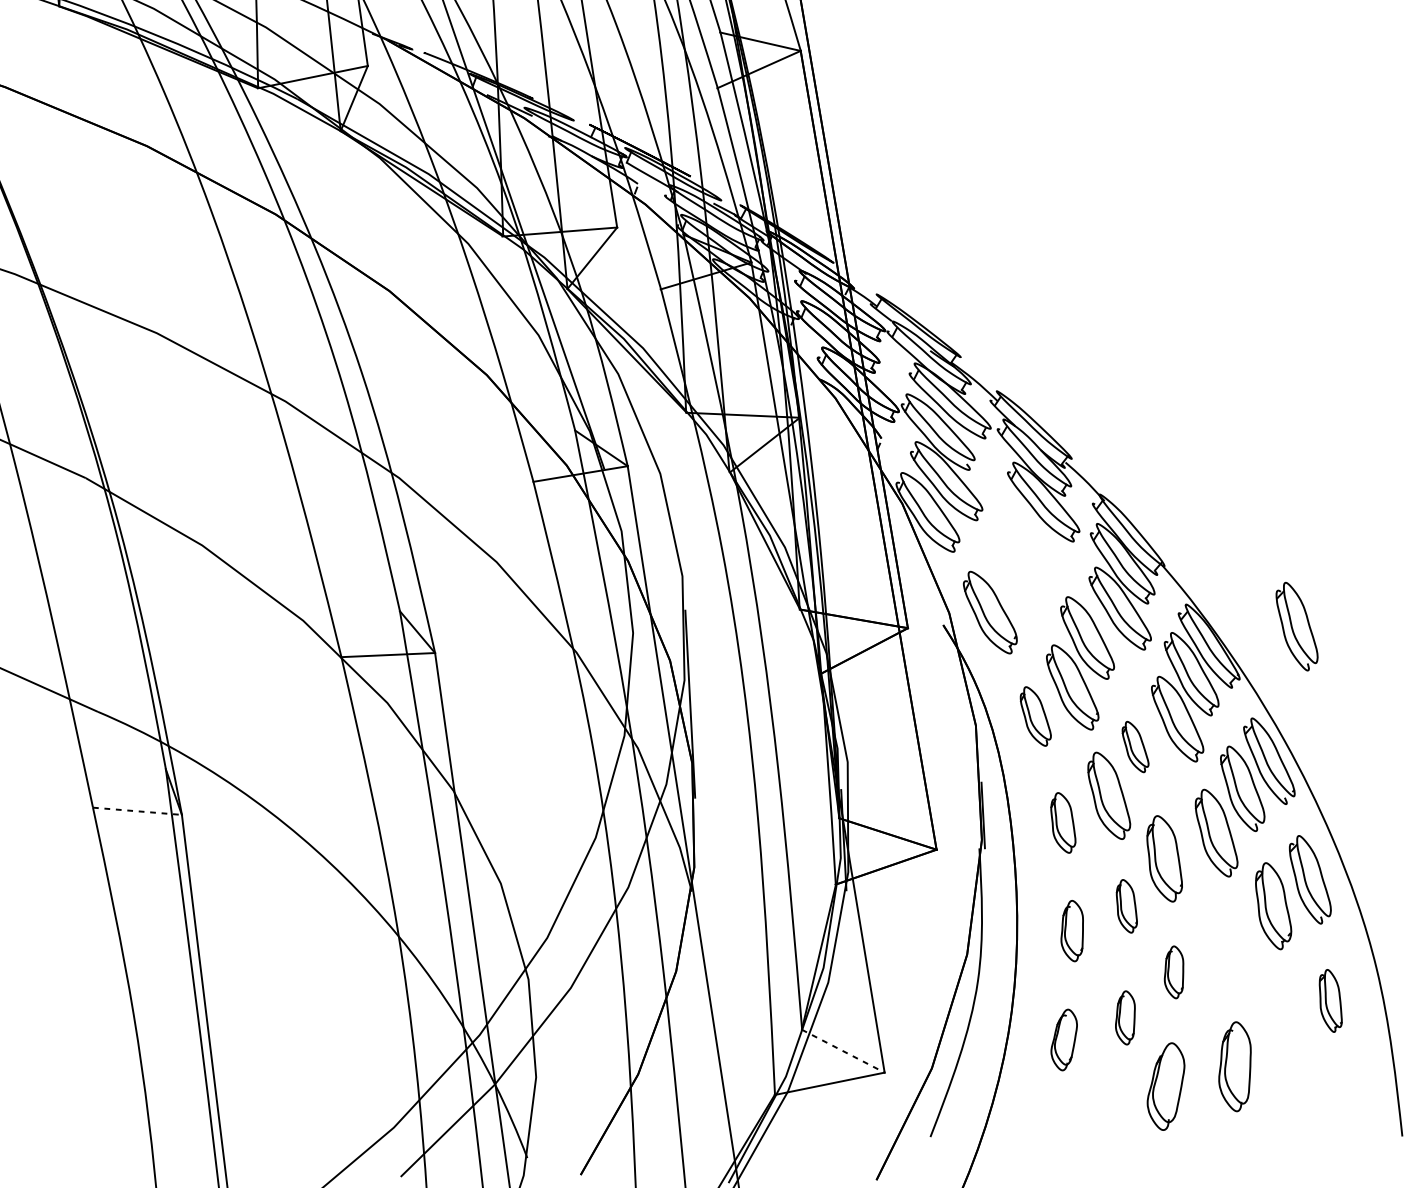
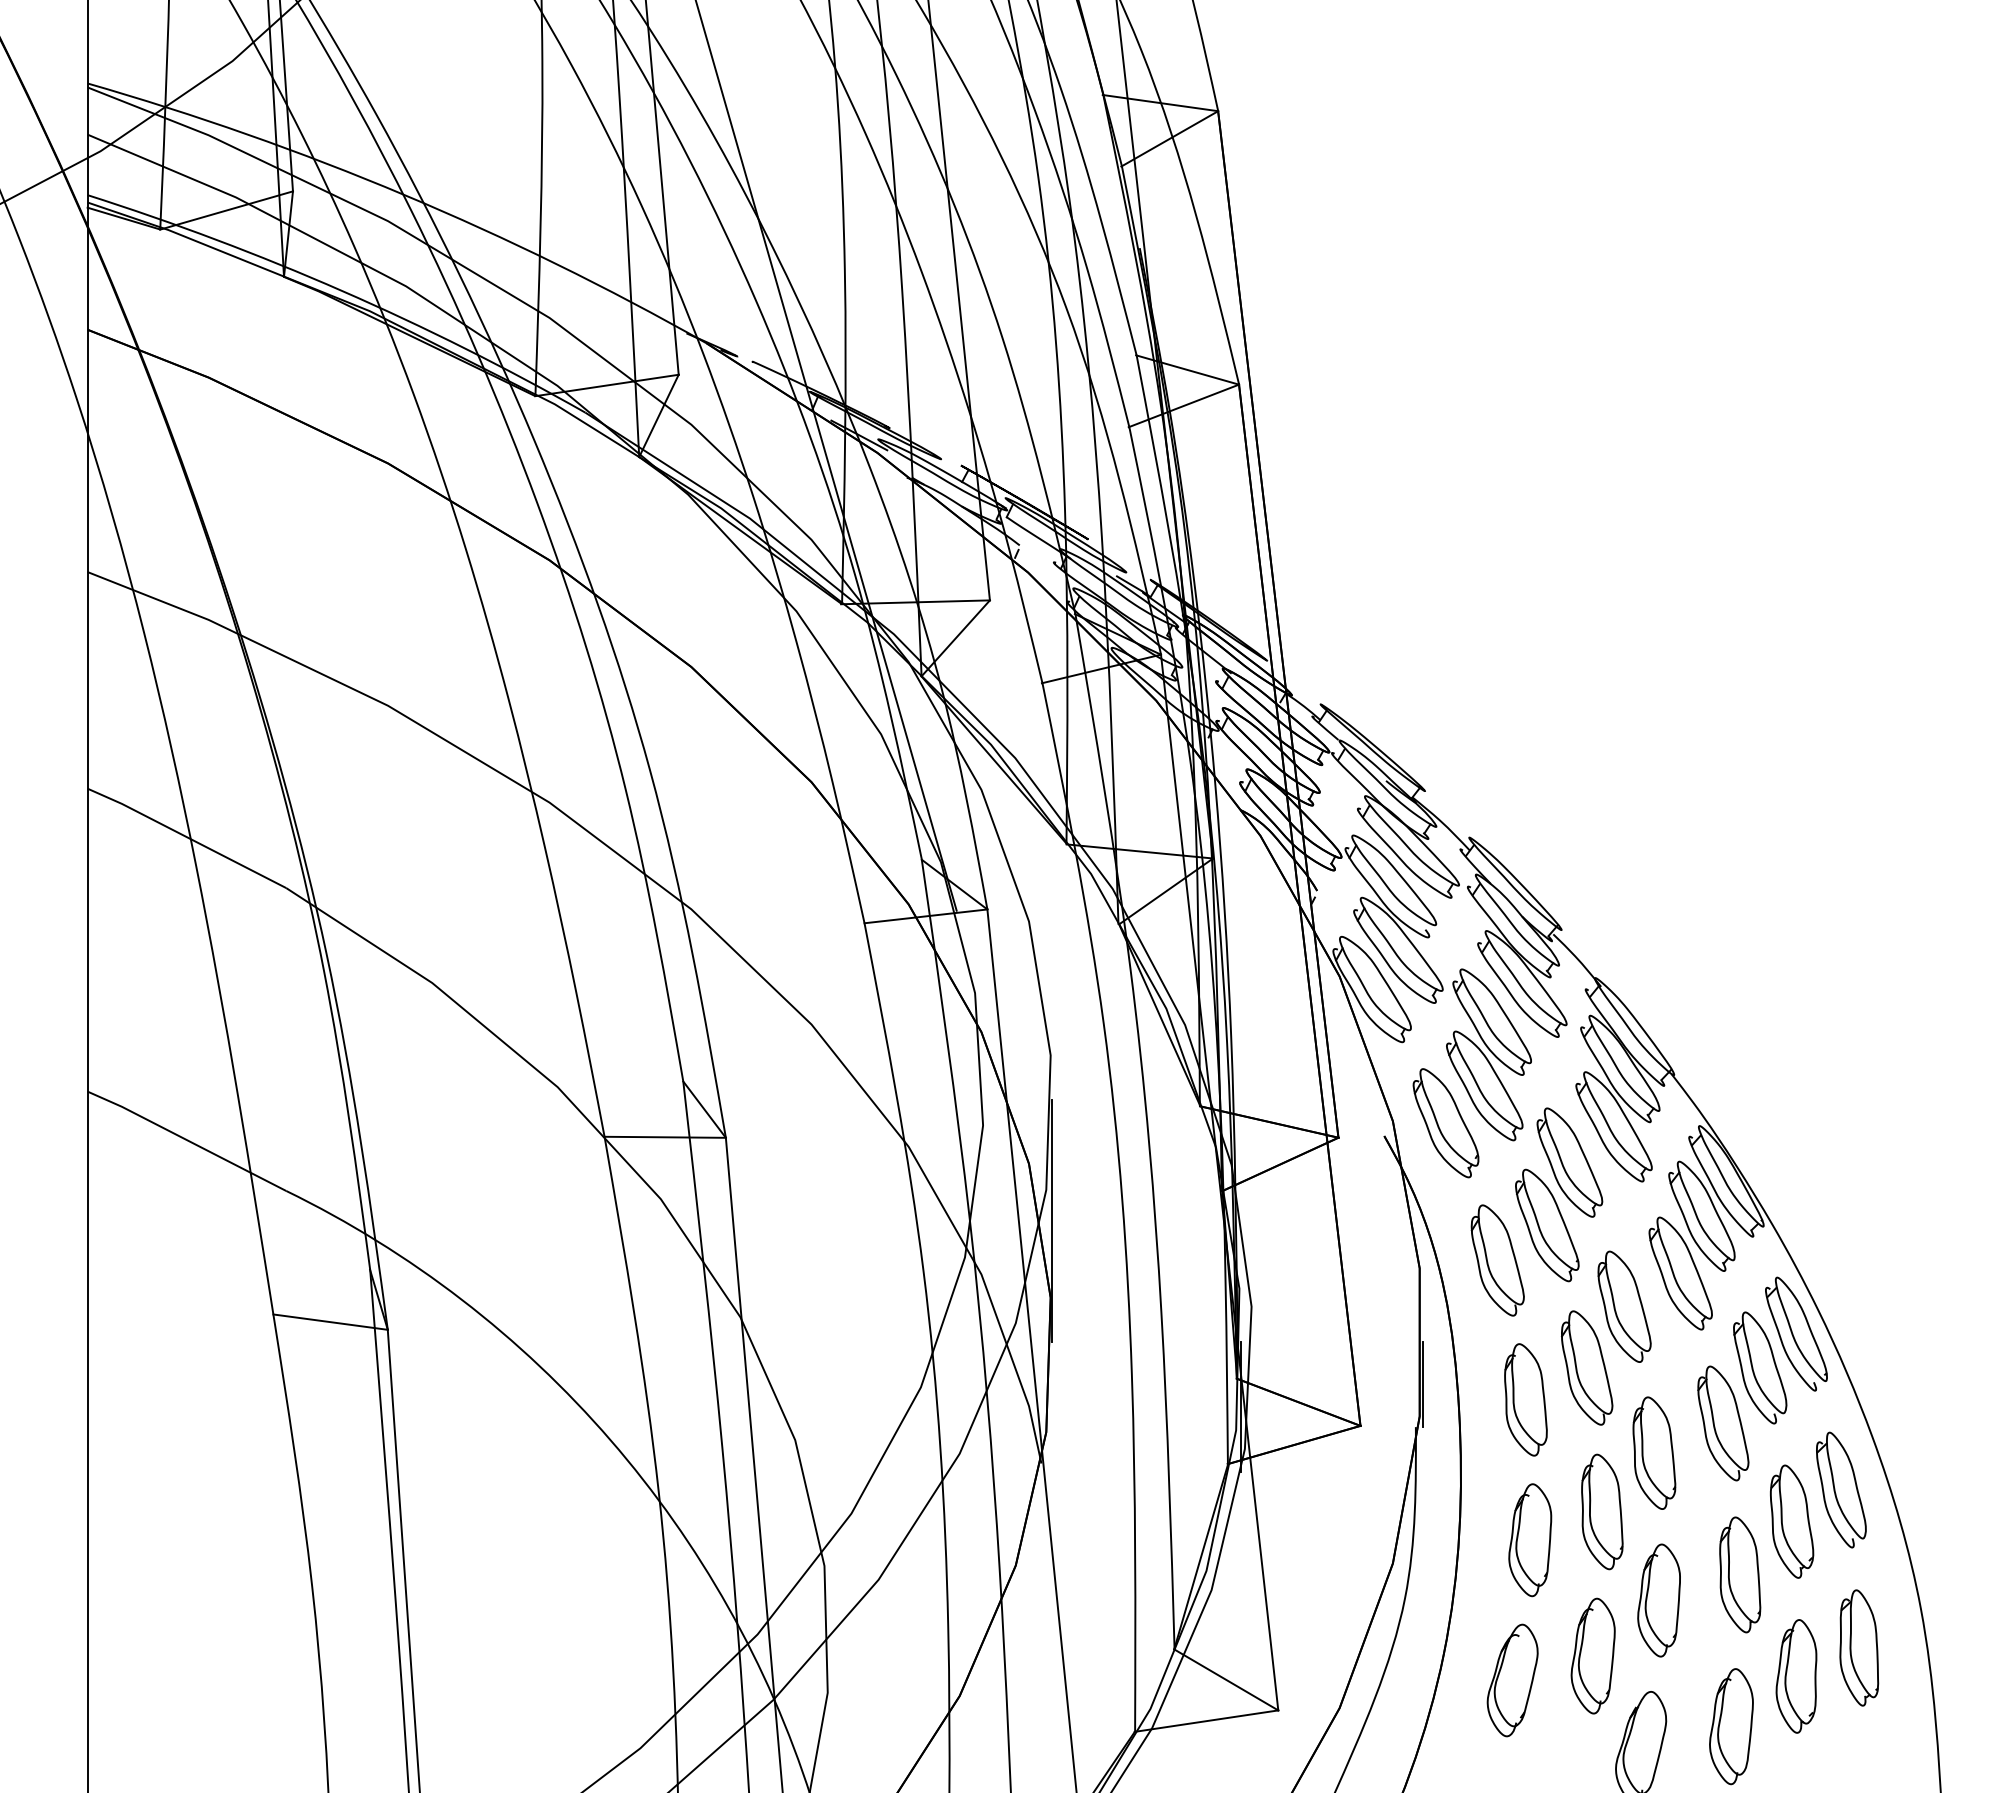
part: (1020, 557) -> (1488, 1054), added
part: (1297, 626) -> (1841, 1161), removed
part: (1035, 716) -> (1497, 1260), size x1.43
part: (1135, 746) -> (1624, 1306), size x1.67
line: (137, 811) -> (330, 1322), dashed -> solid
part: (1062, 822) -> (1525, 1399), size x1.43
part: (1126, 906) -> (1602, 1511), size x1.67
part: (1072, 931) -> (1530, 1540), size x1.43
part: (1235, 949) -> (1740, 1574), added
part: (1173, 972) -> (1658, 1600), size x1.67
part: (1330, 1000) -> (1859, 1647), size x1.43
part: (1124, 1017) -> (1592, 1655), size x1.67
part: (1283, 1025) -> (1796, 1676), added
part: (1064, 1040) -> (1512, 1680), size x1.43
line: (843, 1051) -> (1226, 1680), dashed -> solid

